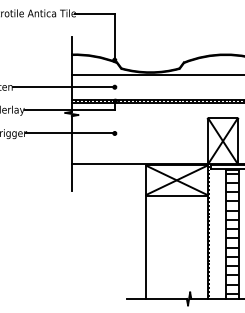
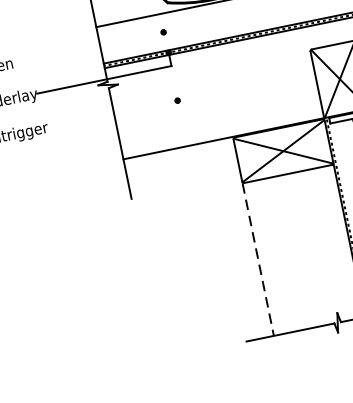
line: (63, 87) -> (87, 48), removed
line: (70, 133) -> (112, 114), removed
line: (145, 247) -> (257, 259), solid -> dashed

